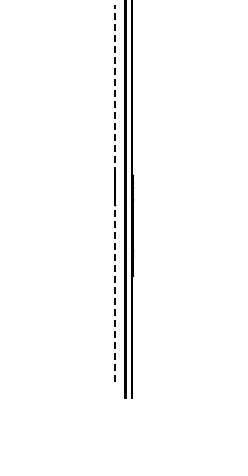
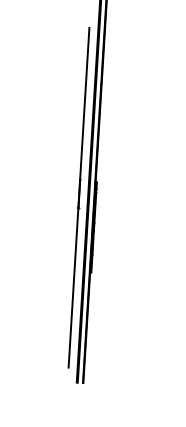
line: (114, 89) -> (84, 103), dashed -> solid
line: (114, 293) -> (73, 287), dashed -> solid

